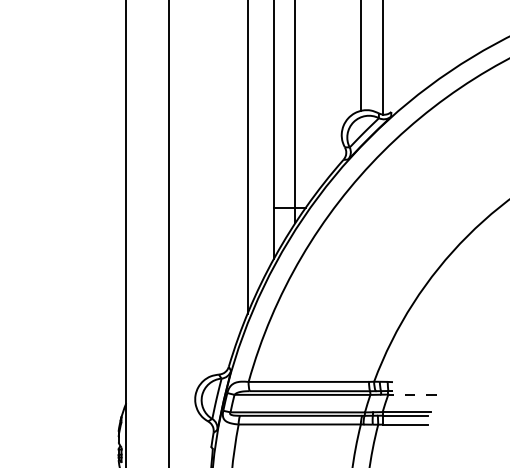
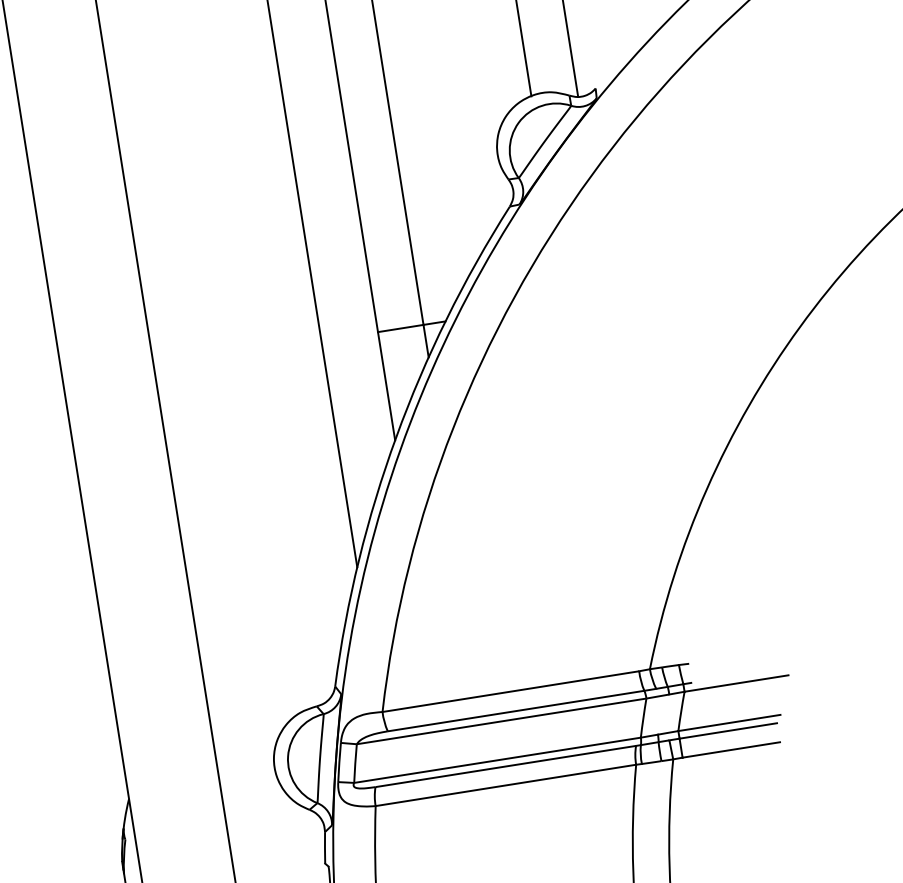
line: (412, 394) -> (736, 683), dashed -> solid

